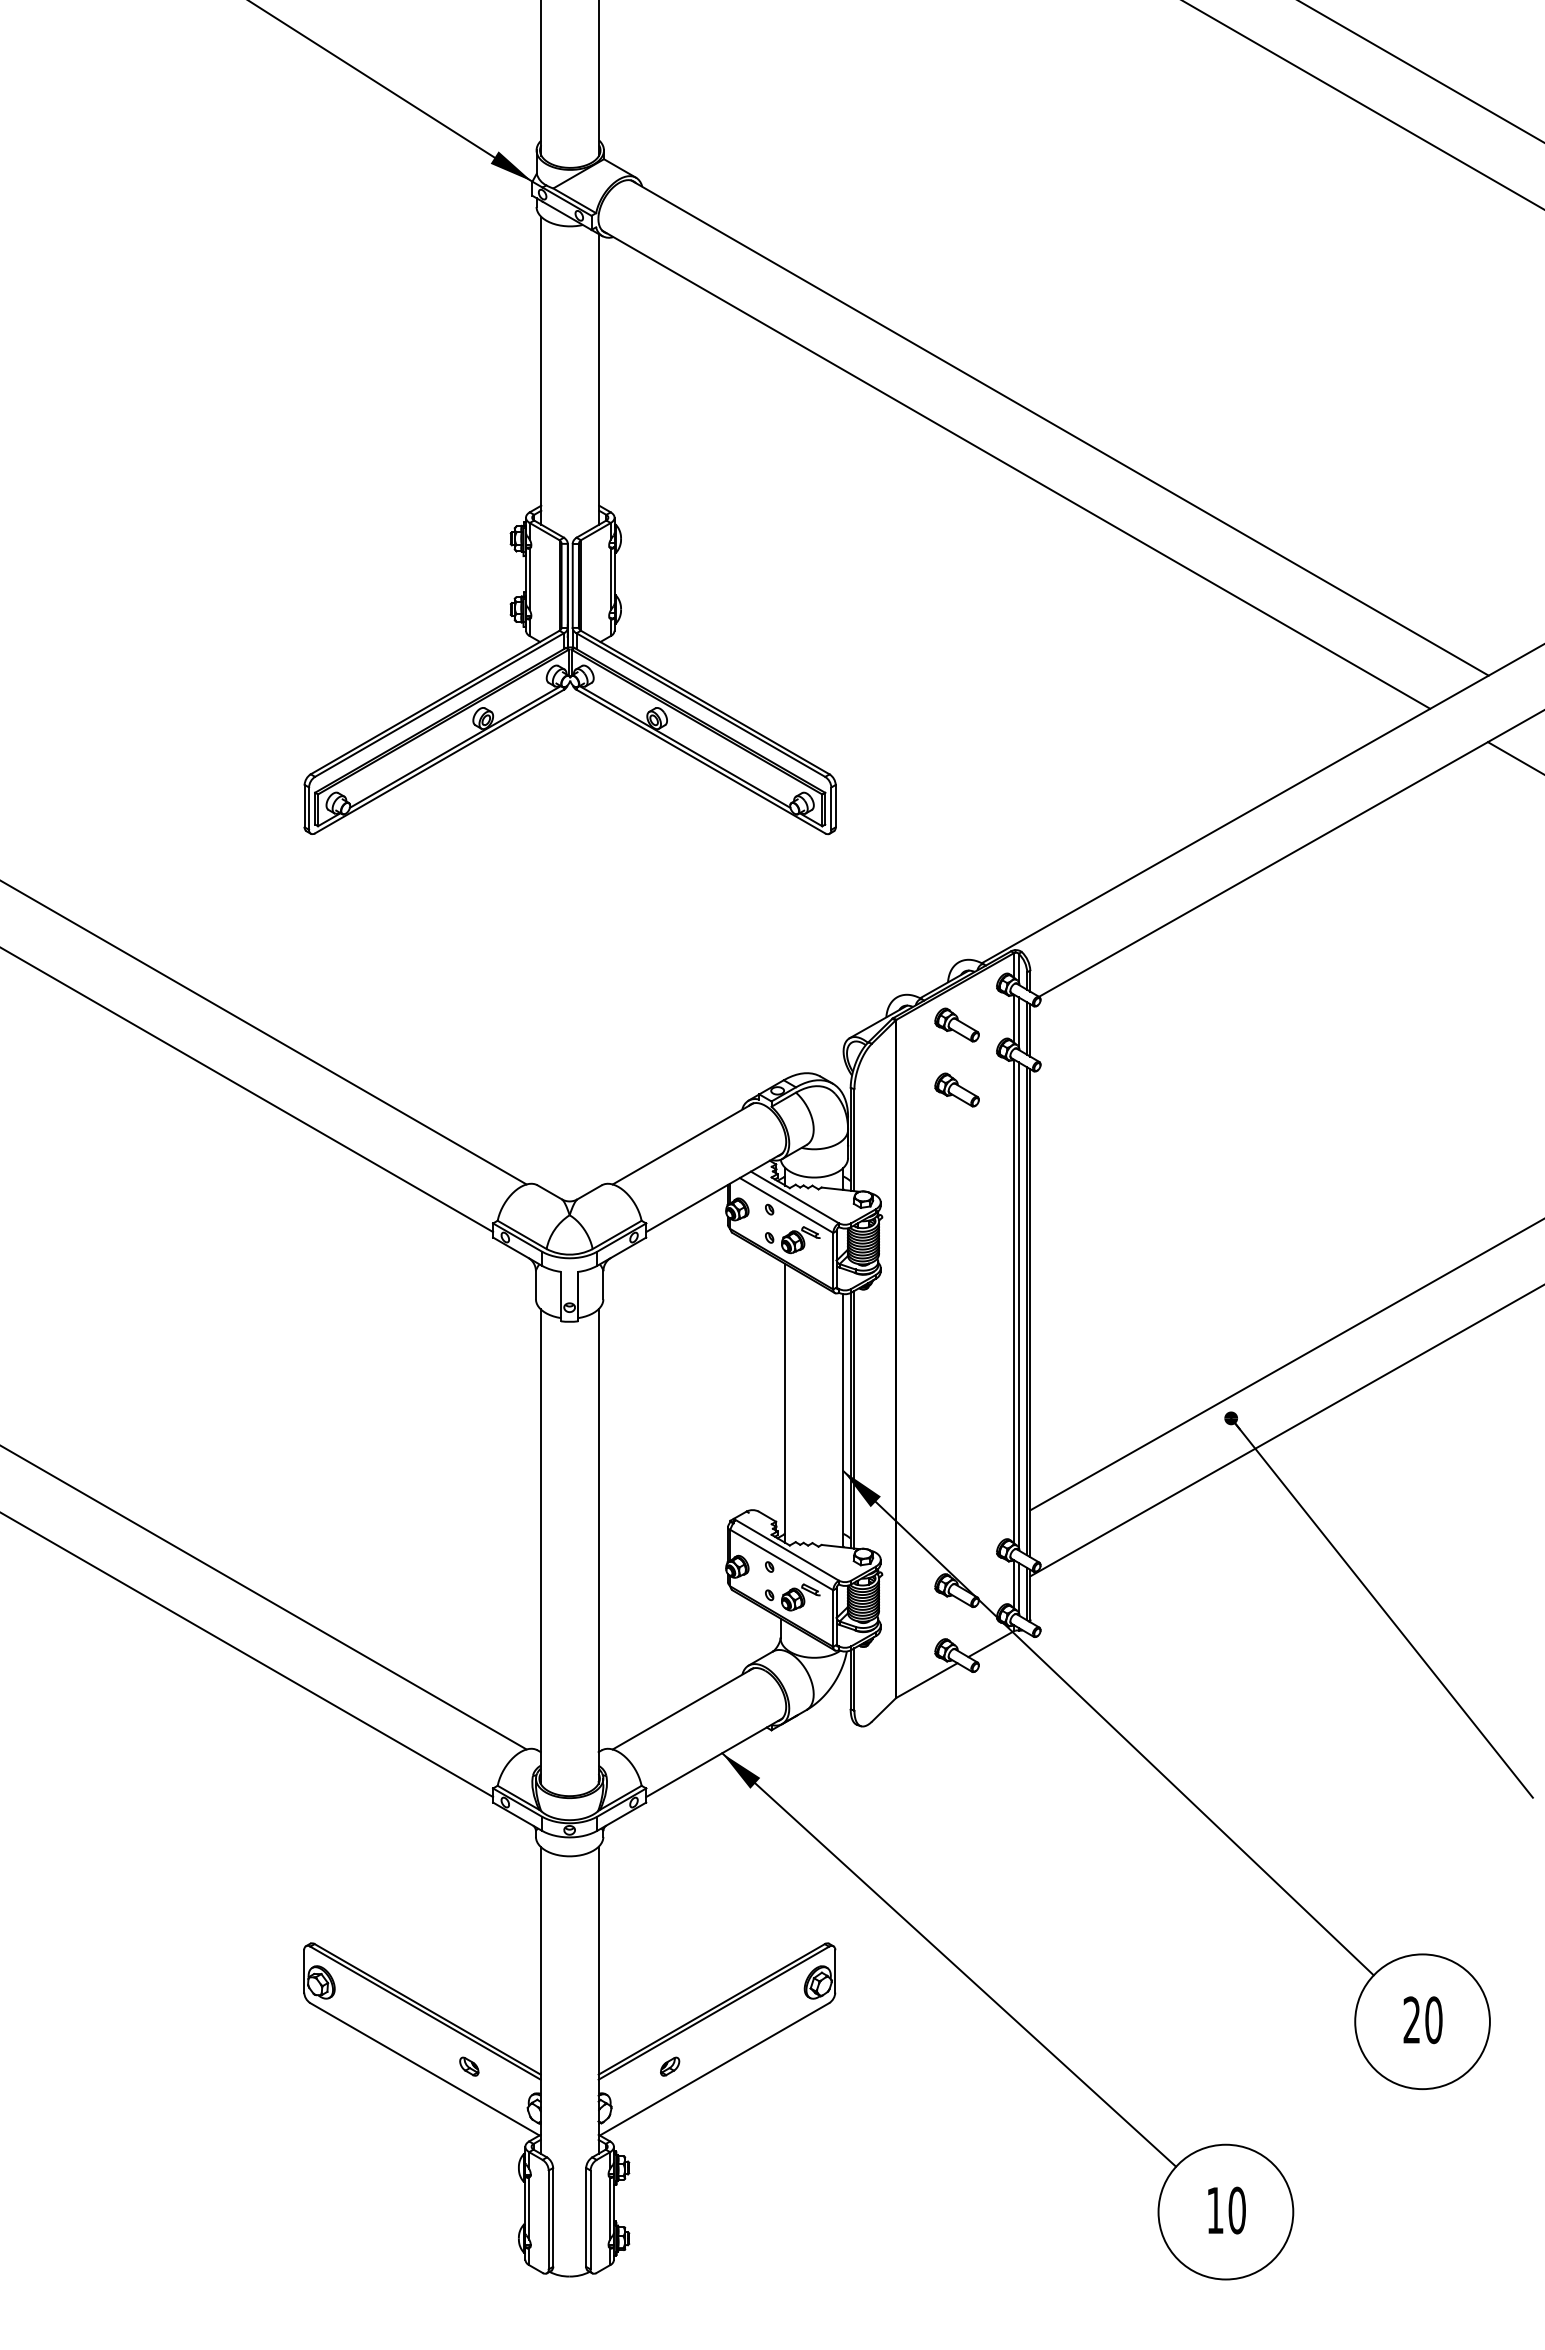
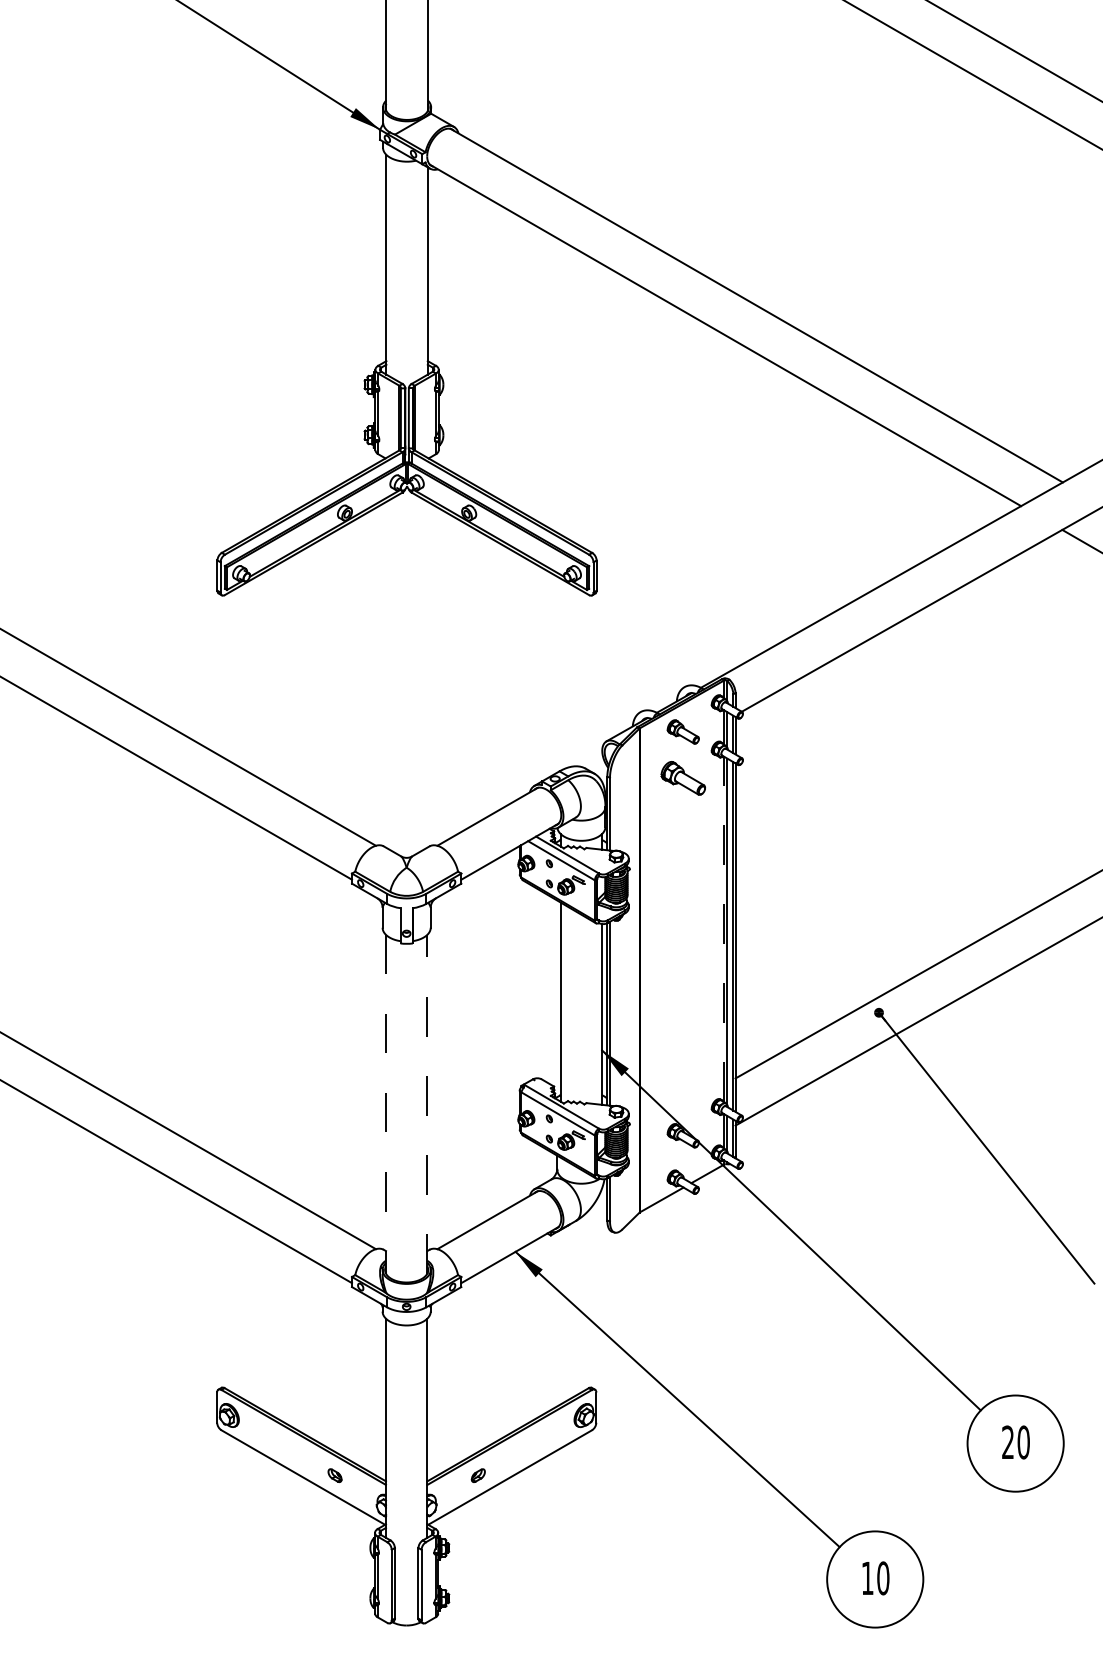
part: (956, 1089) -> (682, 777), size x1.4
line: (1014, 1301) -> (724, 929), solid -> dashed
line: (598, 1546) -> (427, 1104), solid -> dashed
line: (540, 1547) -> (385, 1104), solid -> dashed

